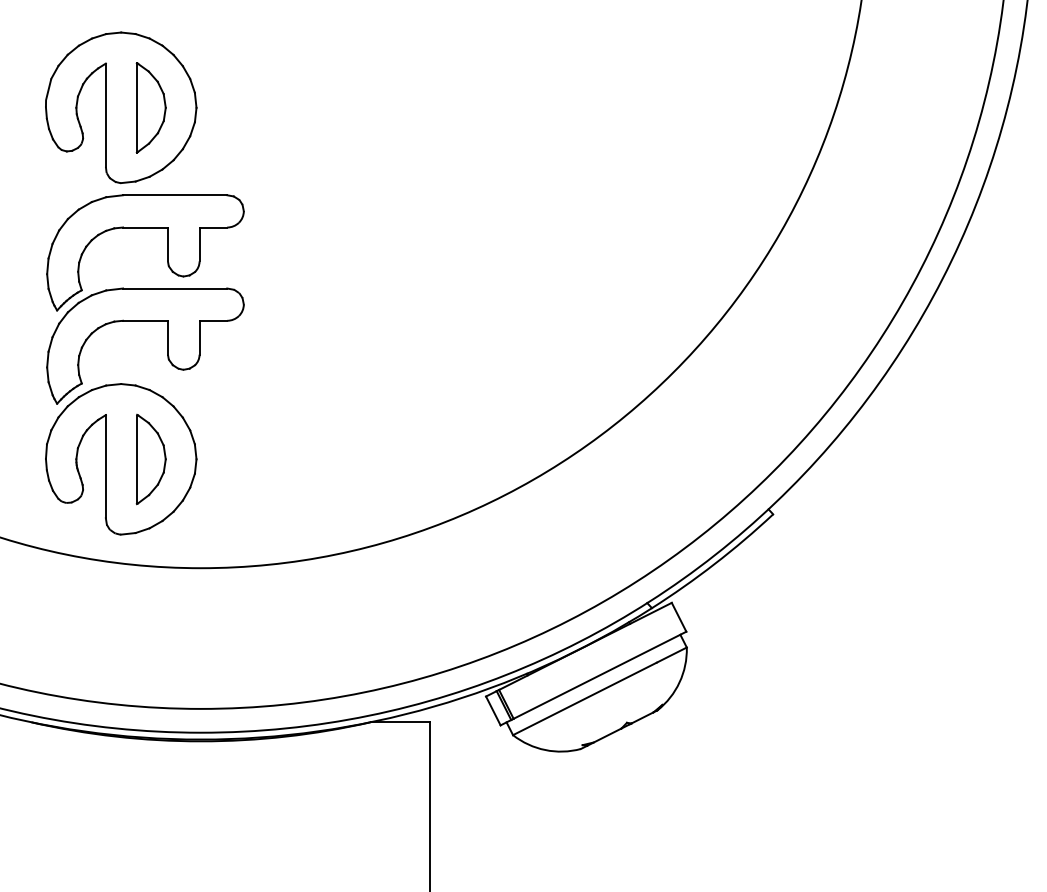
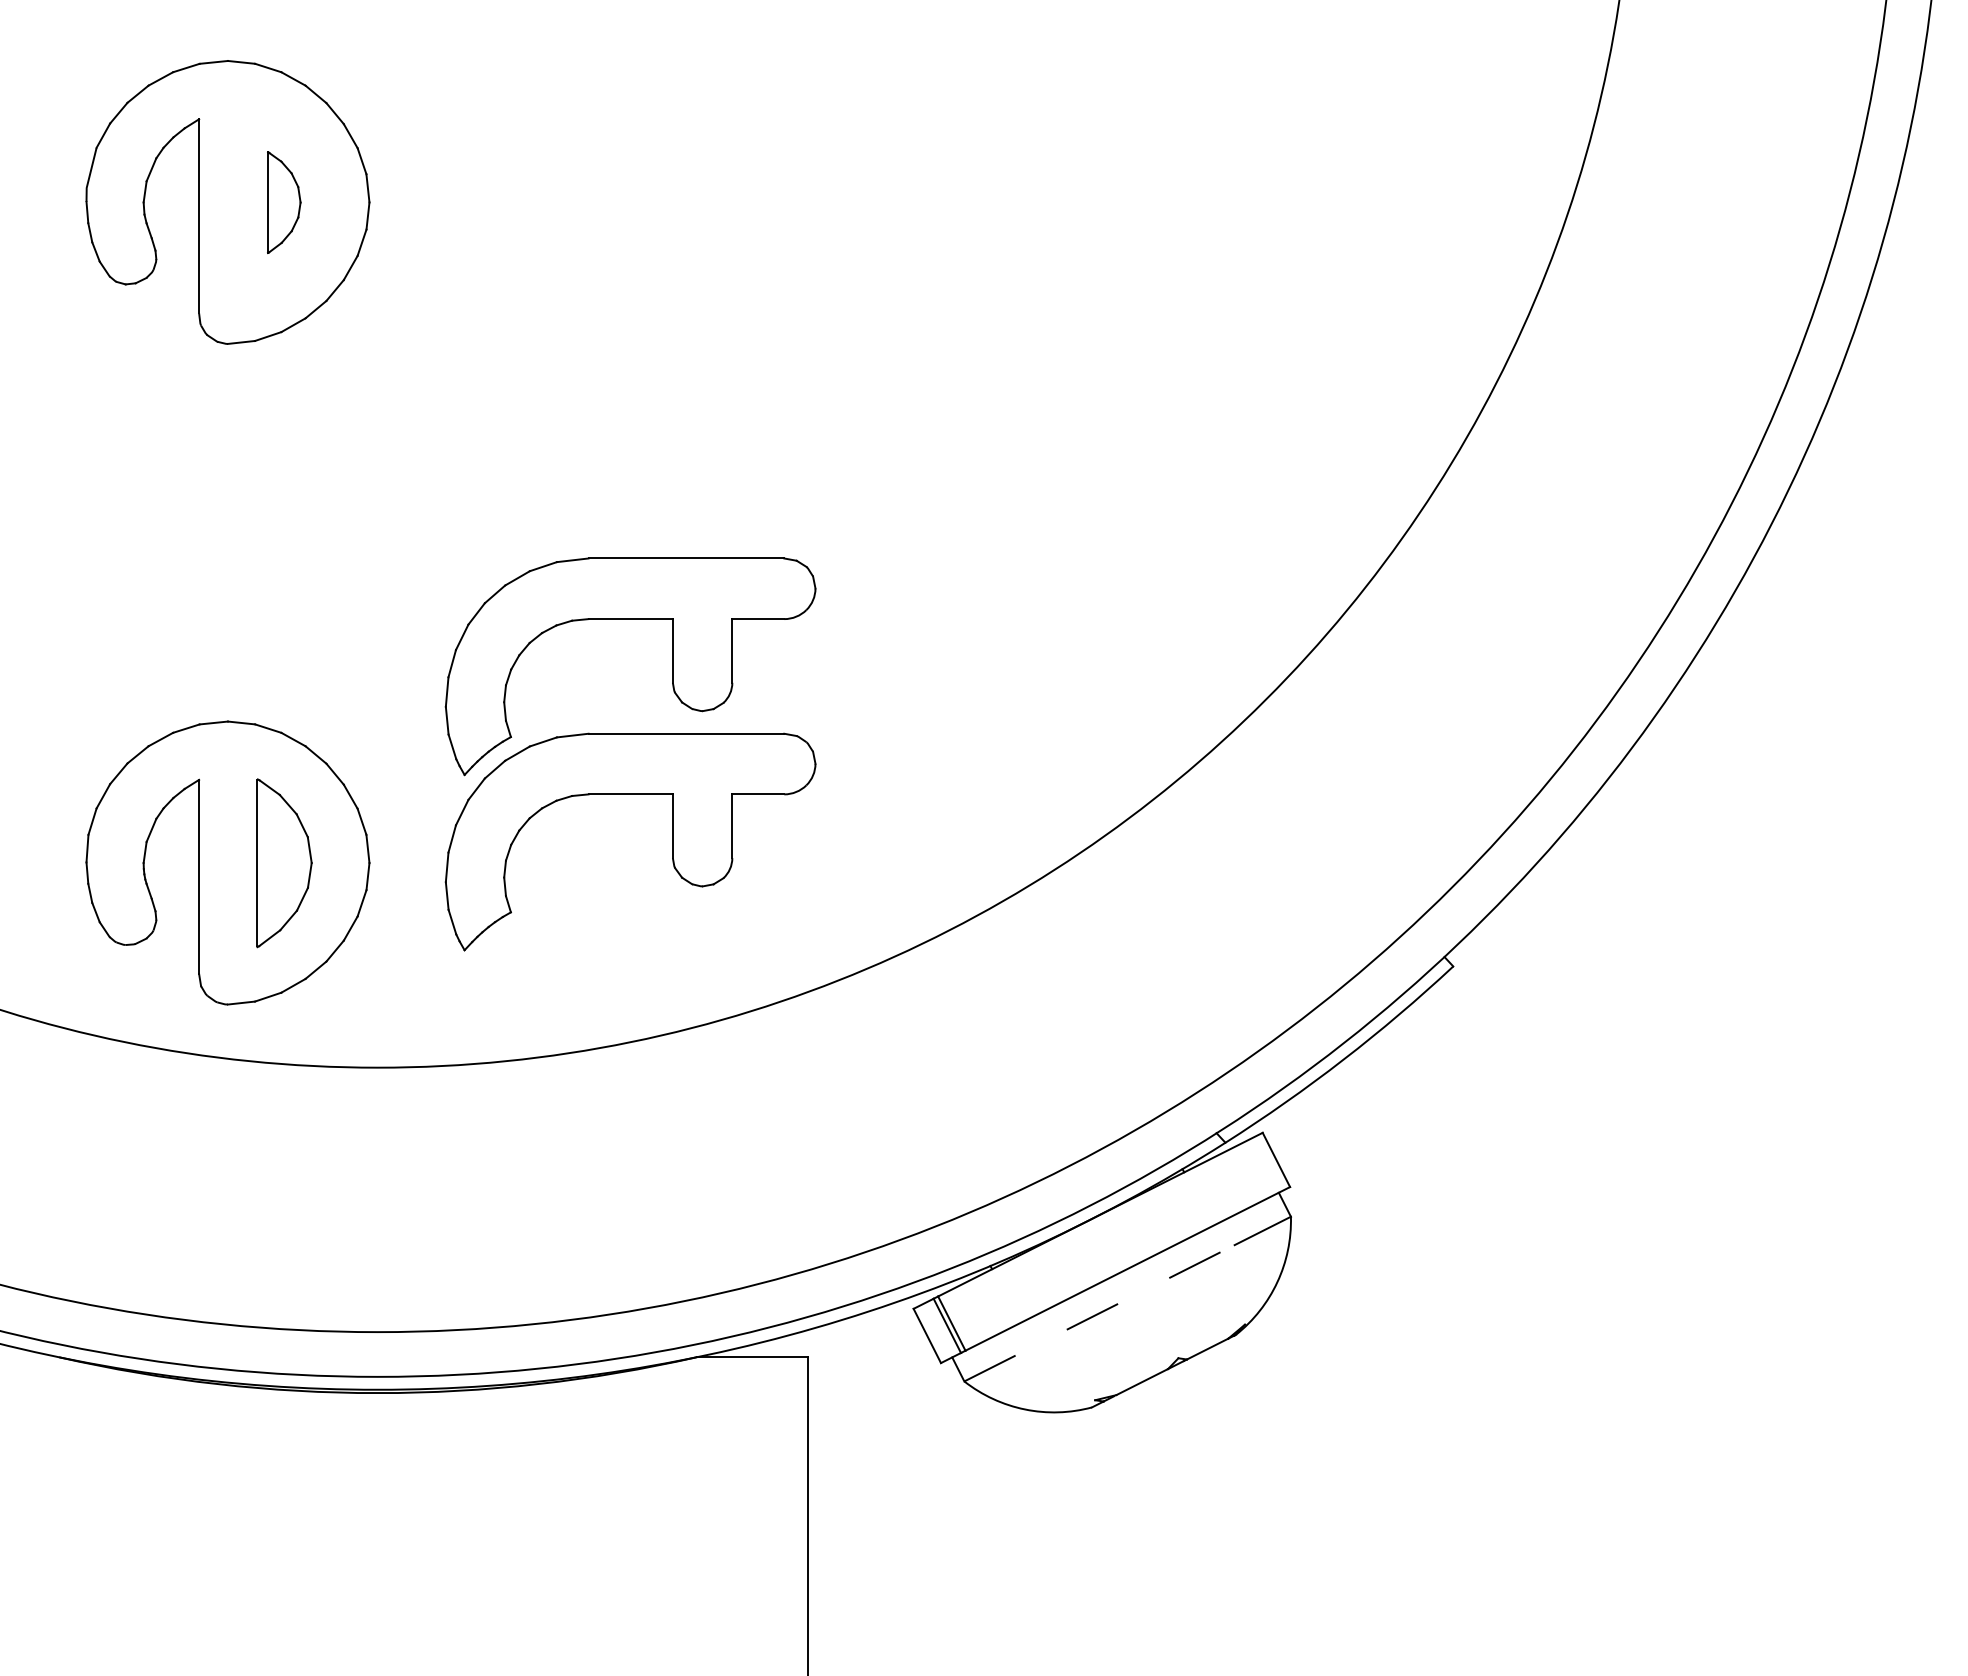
part: (150, 107) -> (282, 201), size x0.6
part: (145, 299) -> (630, 754), moved
line: (584, 698) -> (1098, 1312), solid -> dashed

